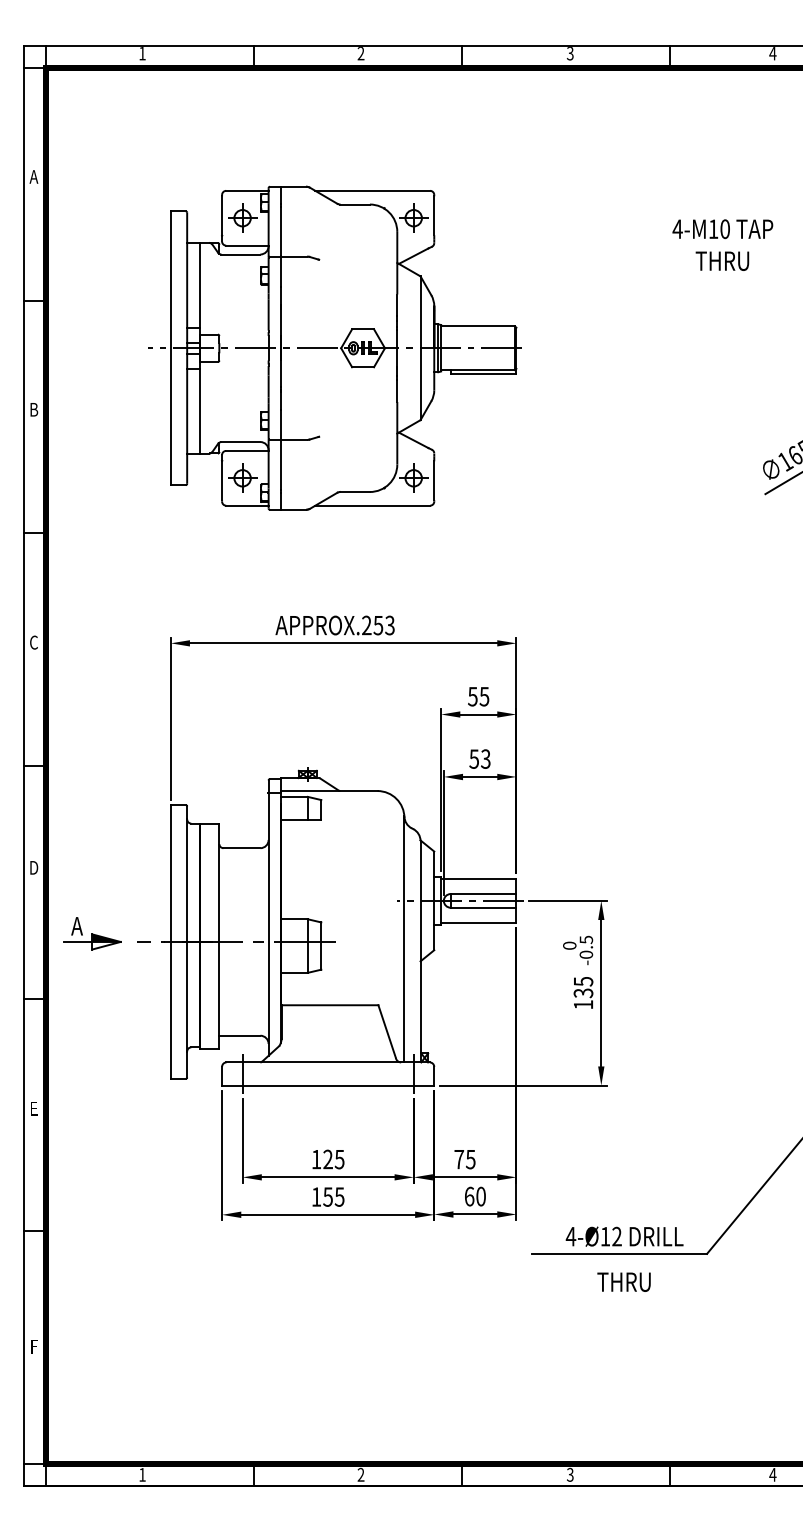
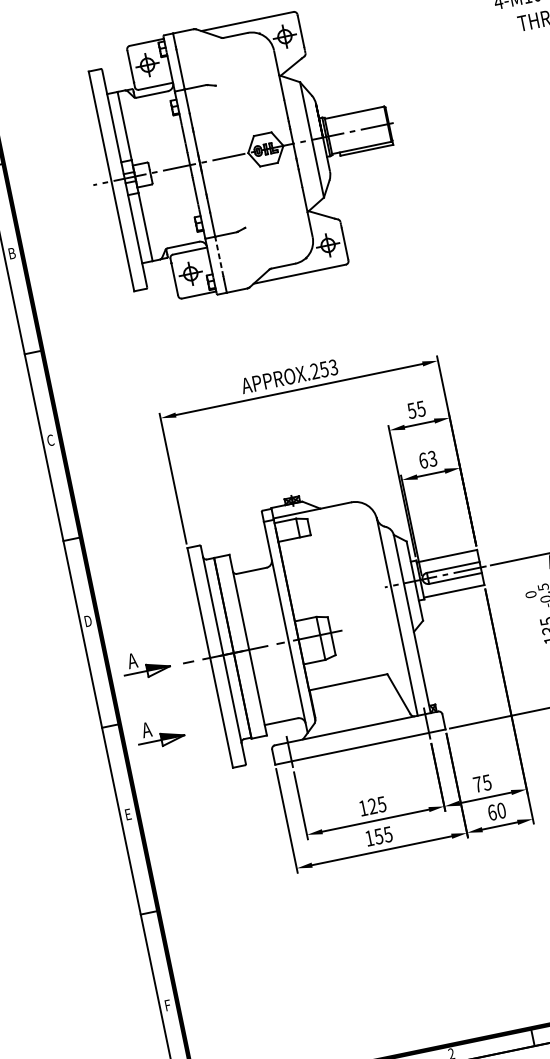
line: (280, 465) -> (219, 257), solid -> dashed
text: (474, 758) -> (423, 460), 53 -> 63
part: (92, 1019) -> (160, 733), added

